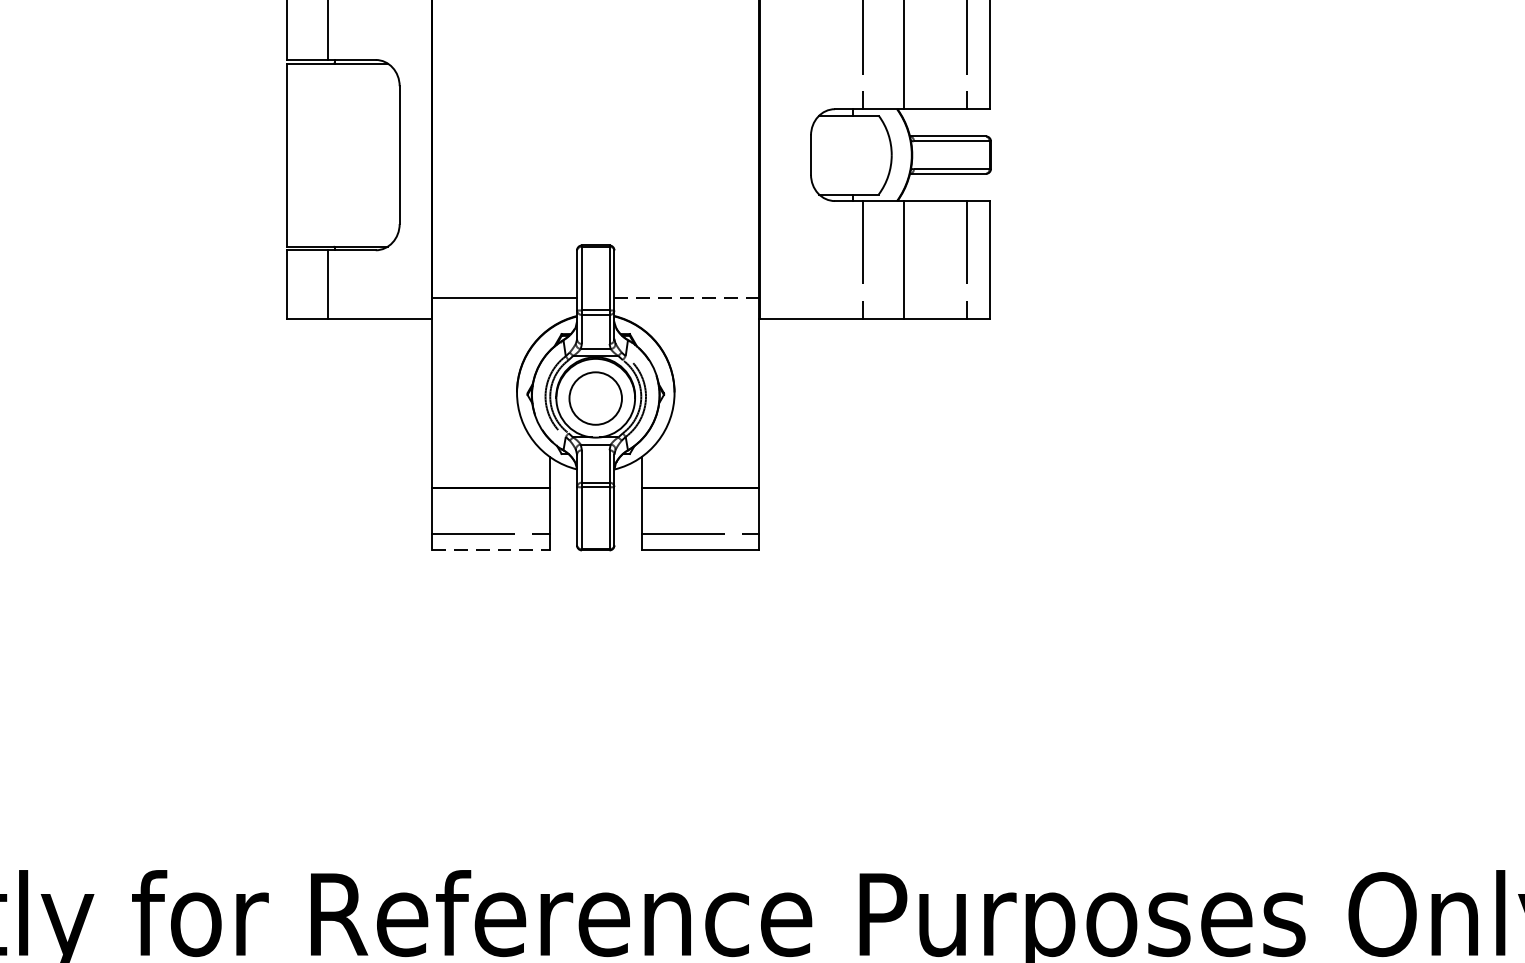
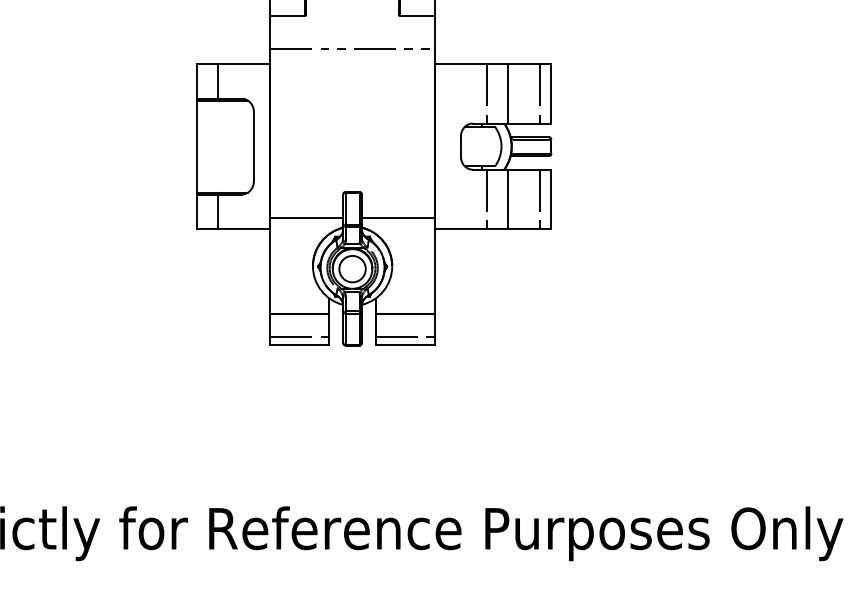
line: (687, 297) -> (398, 218), dashed -> solid
line: (490, 550) -> (299, 345), dashed -> solid

